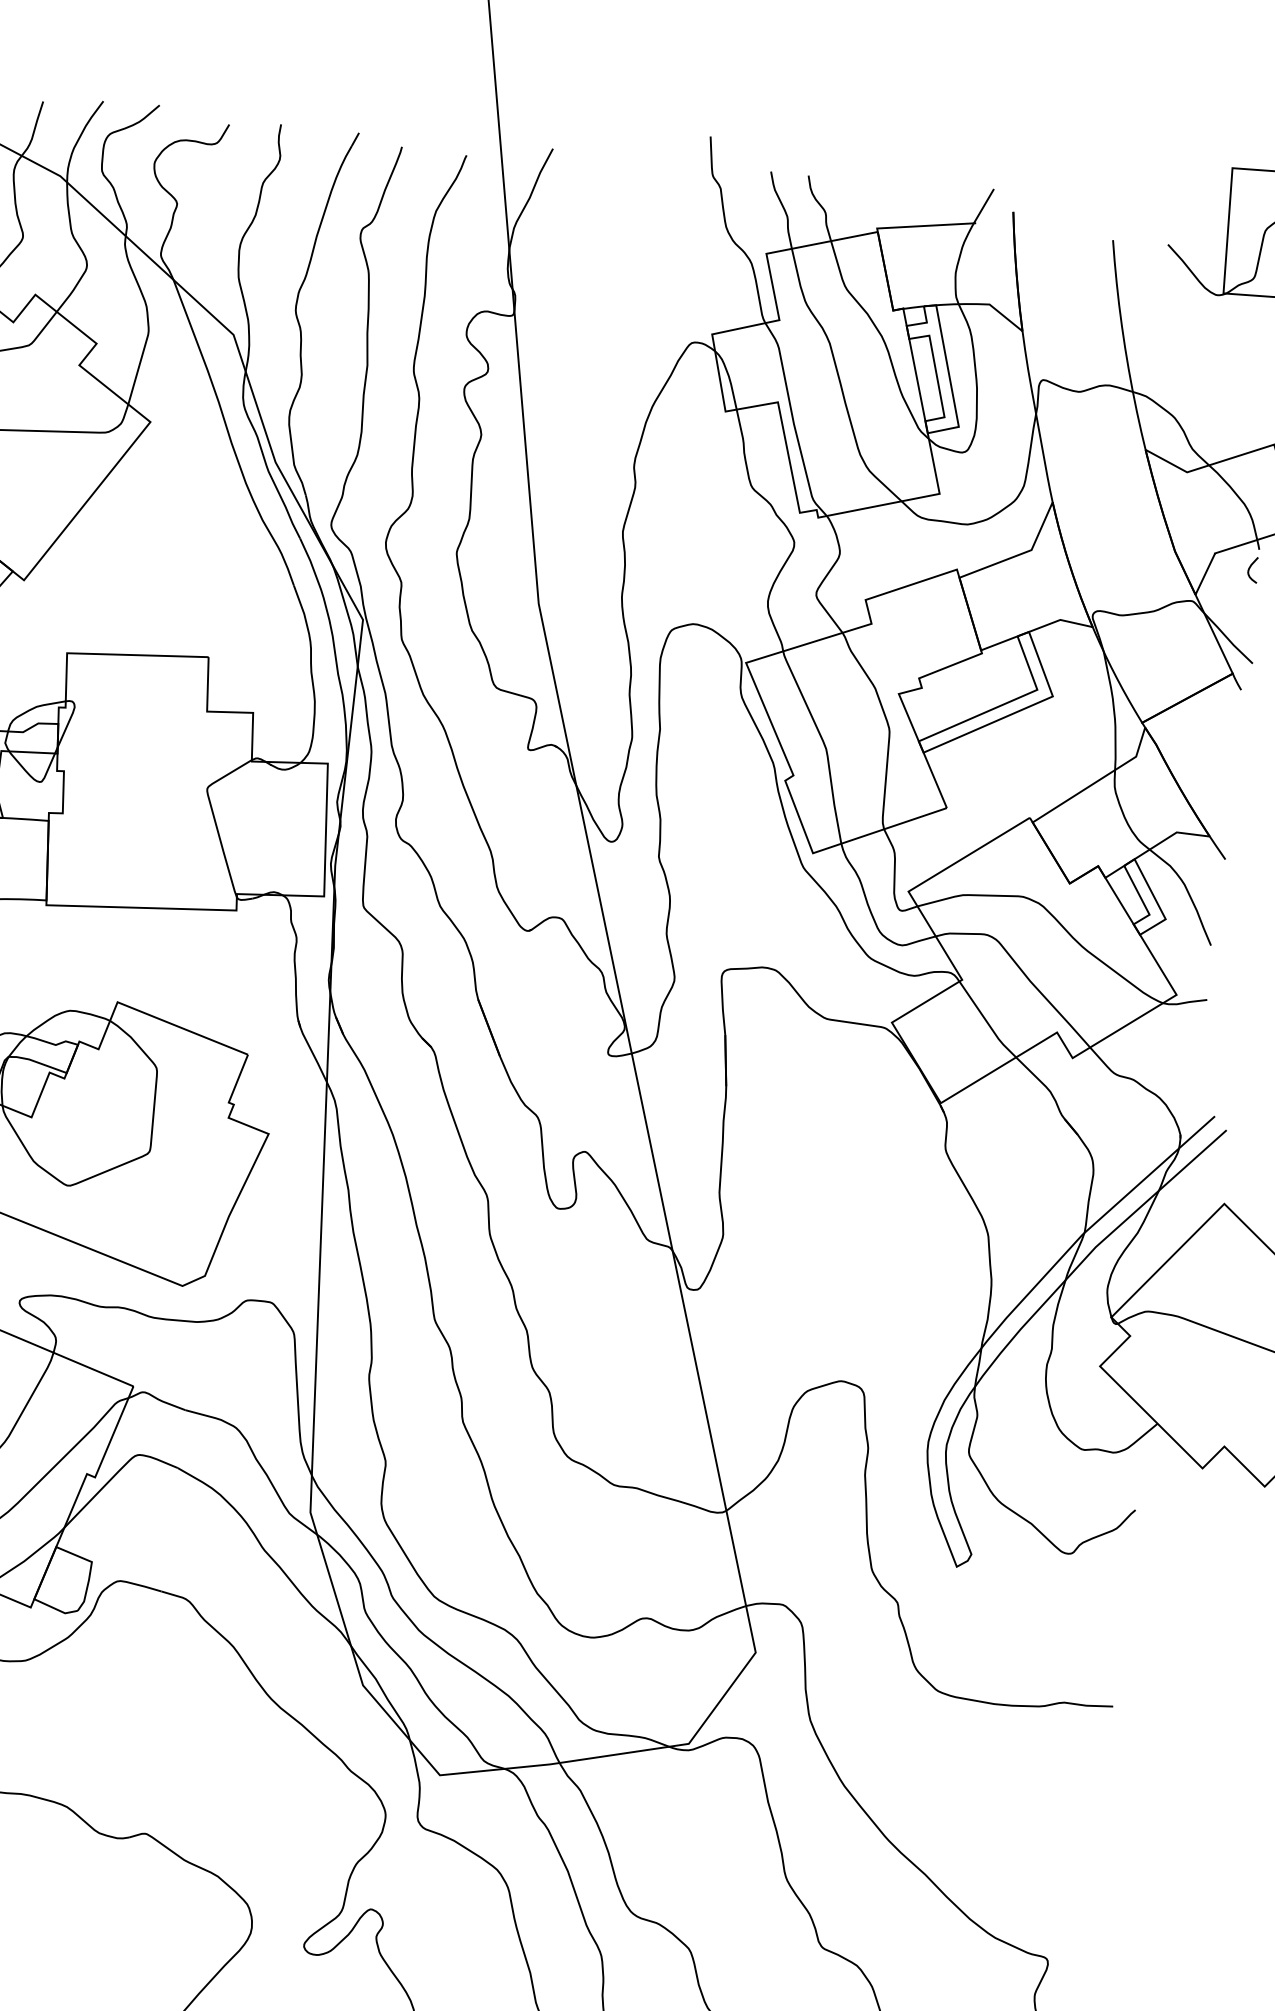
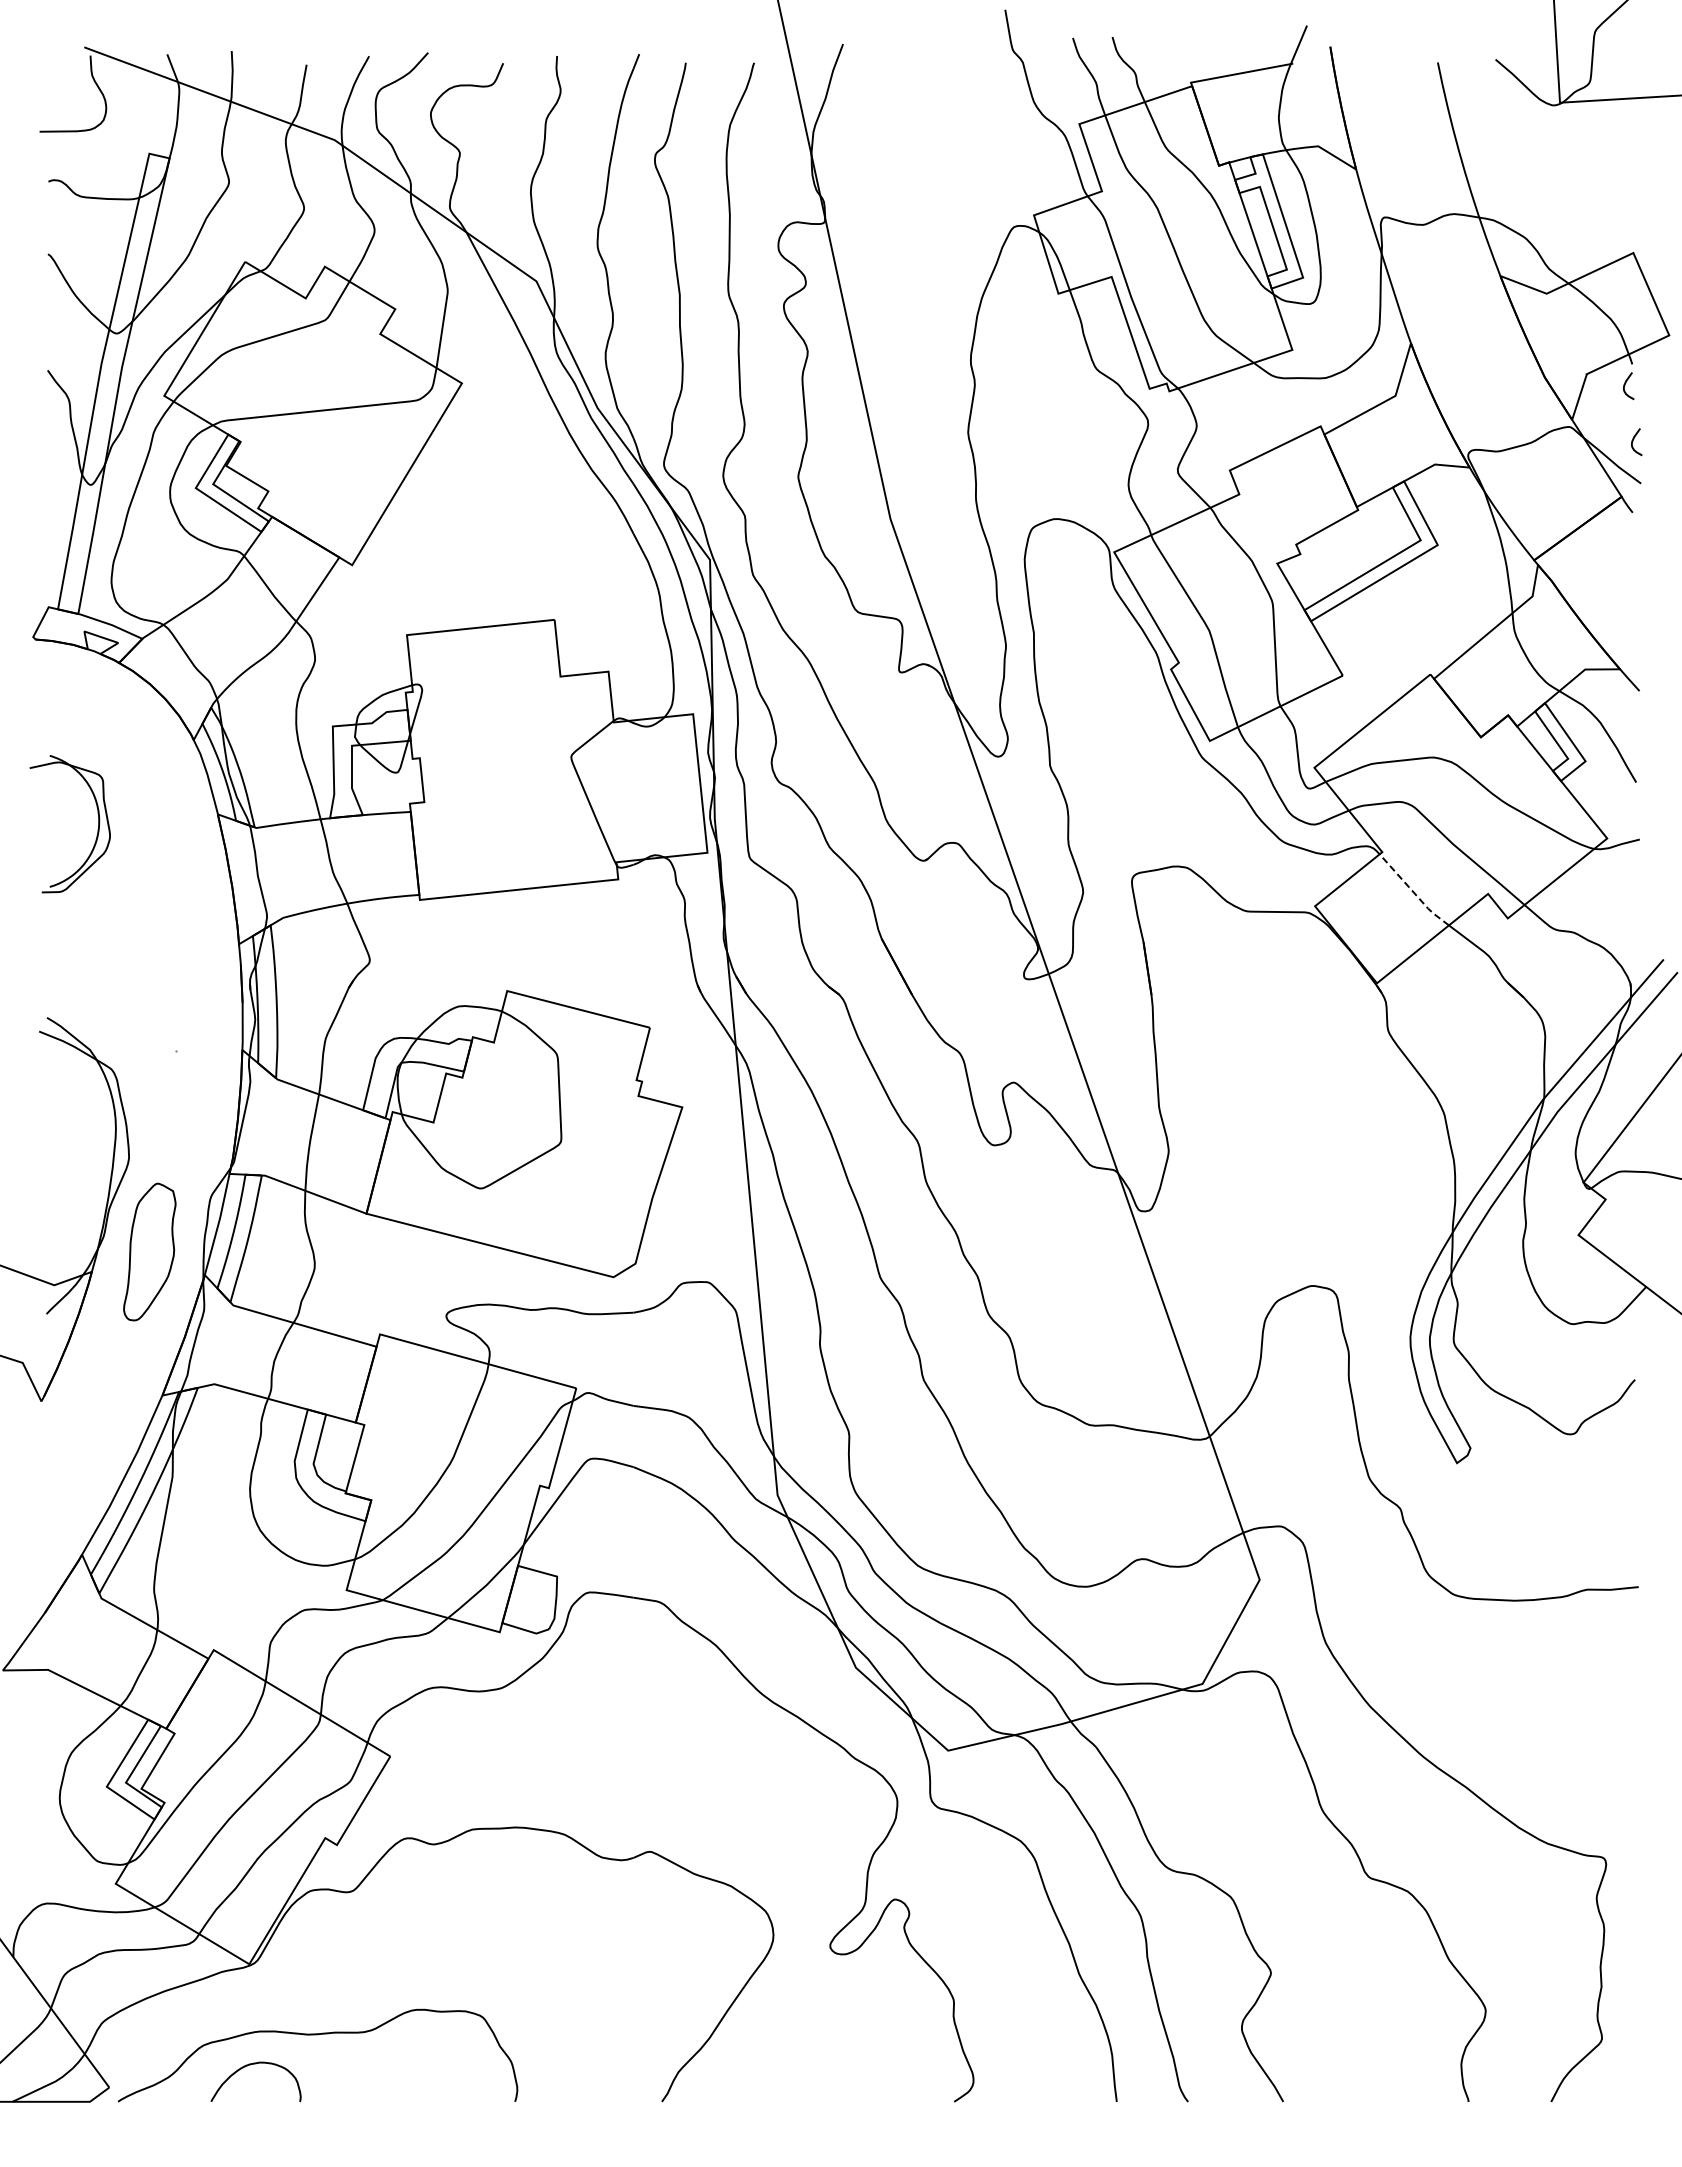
curve: (1250, 622) -> (1633, 441), added
line: (986, 1021) -> (1413, 892), solid -> dashed

